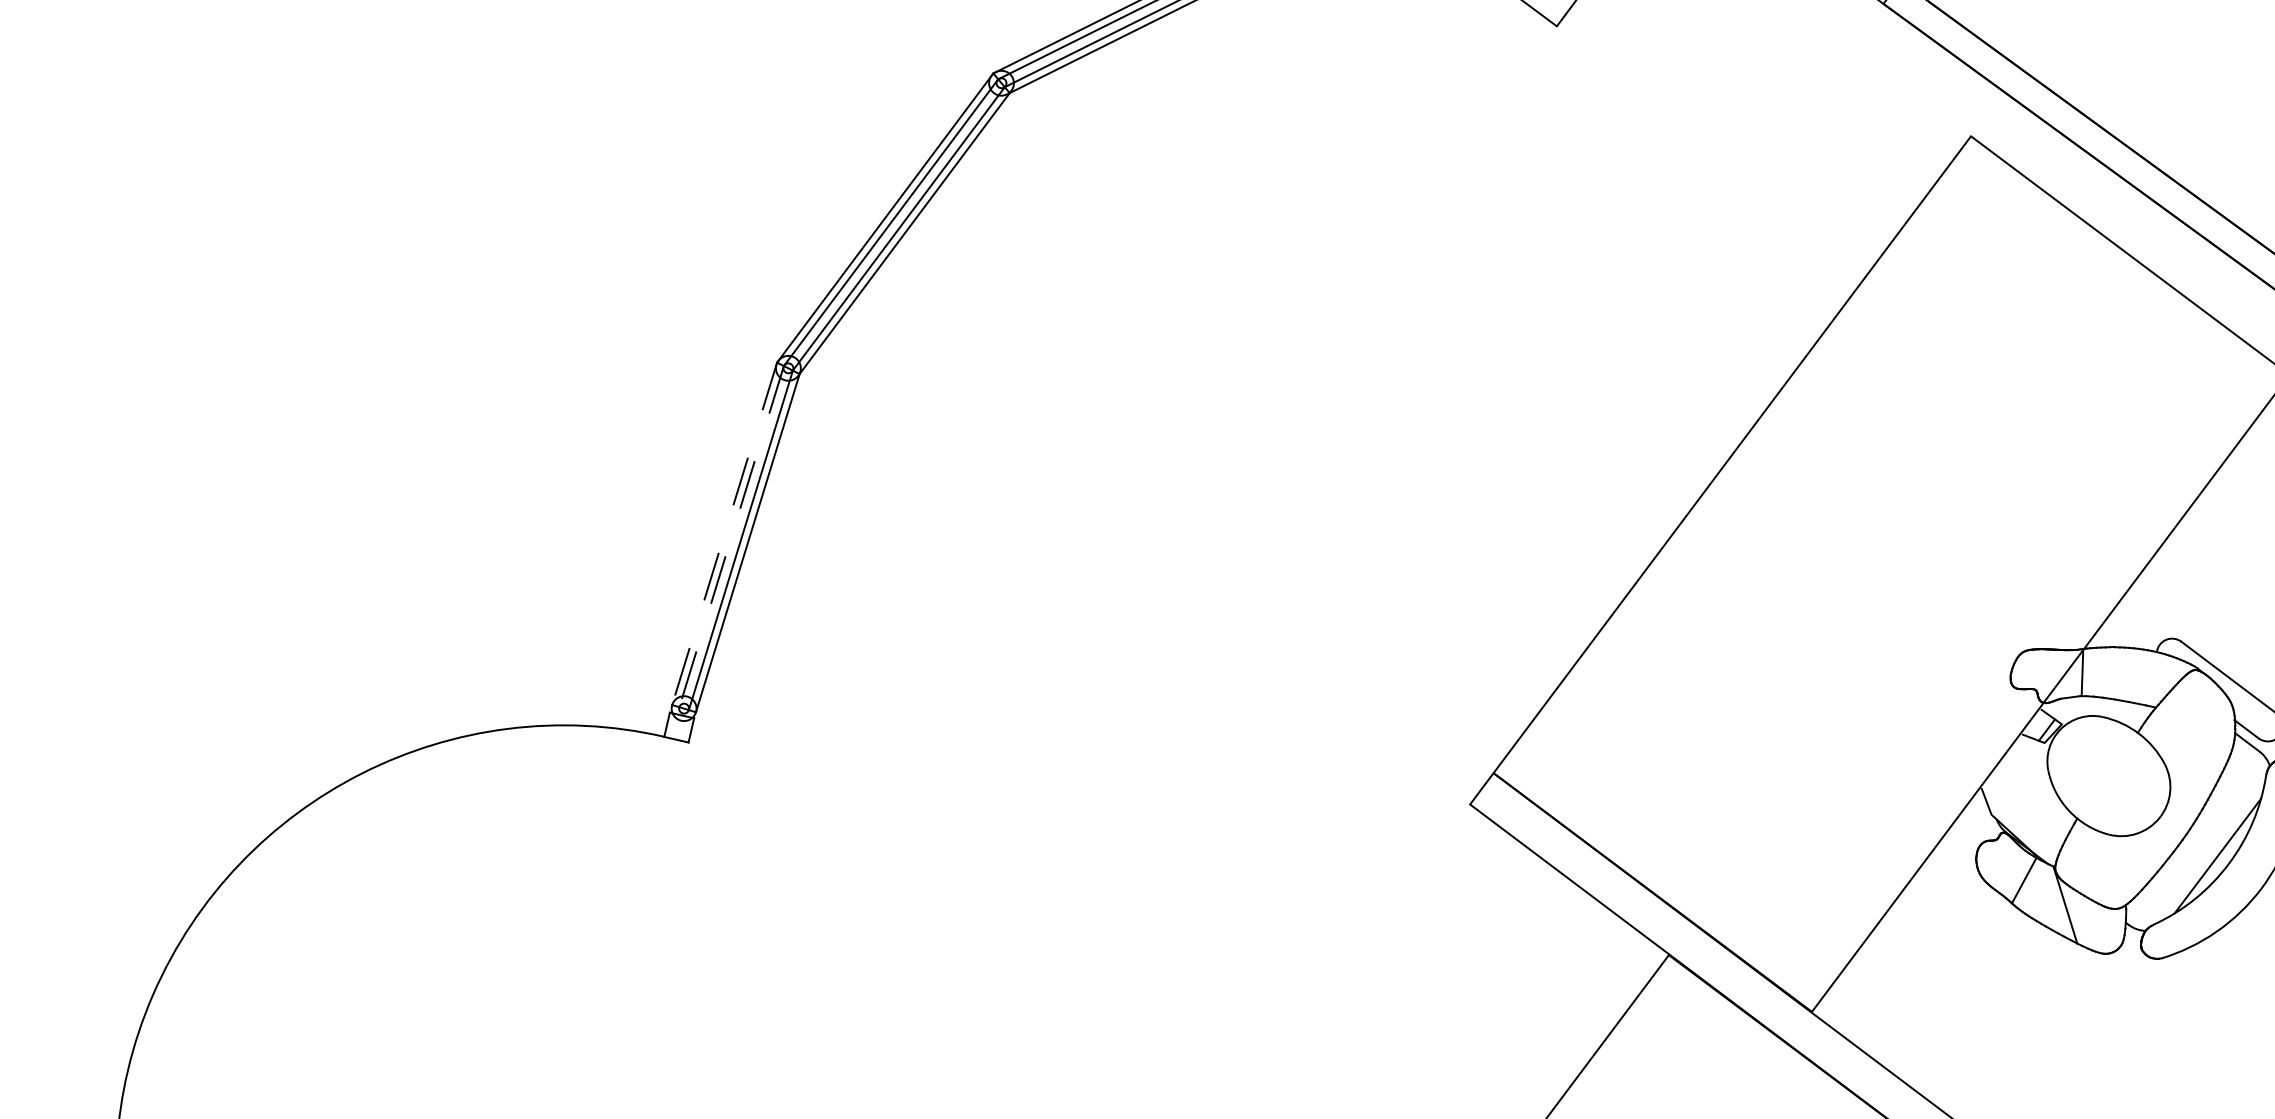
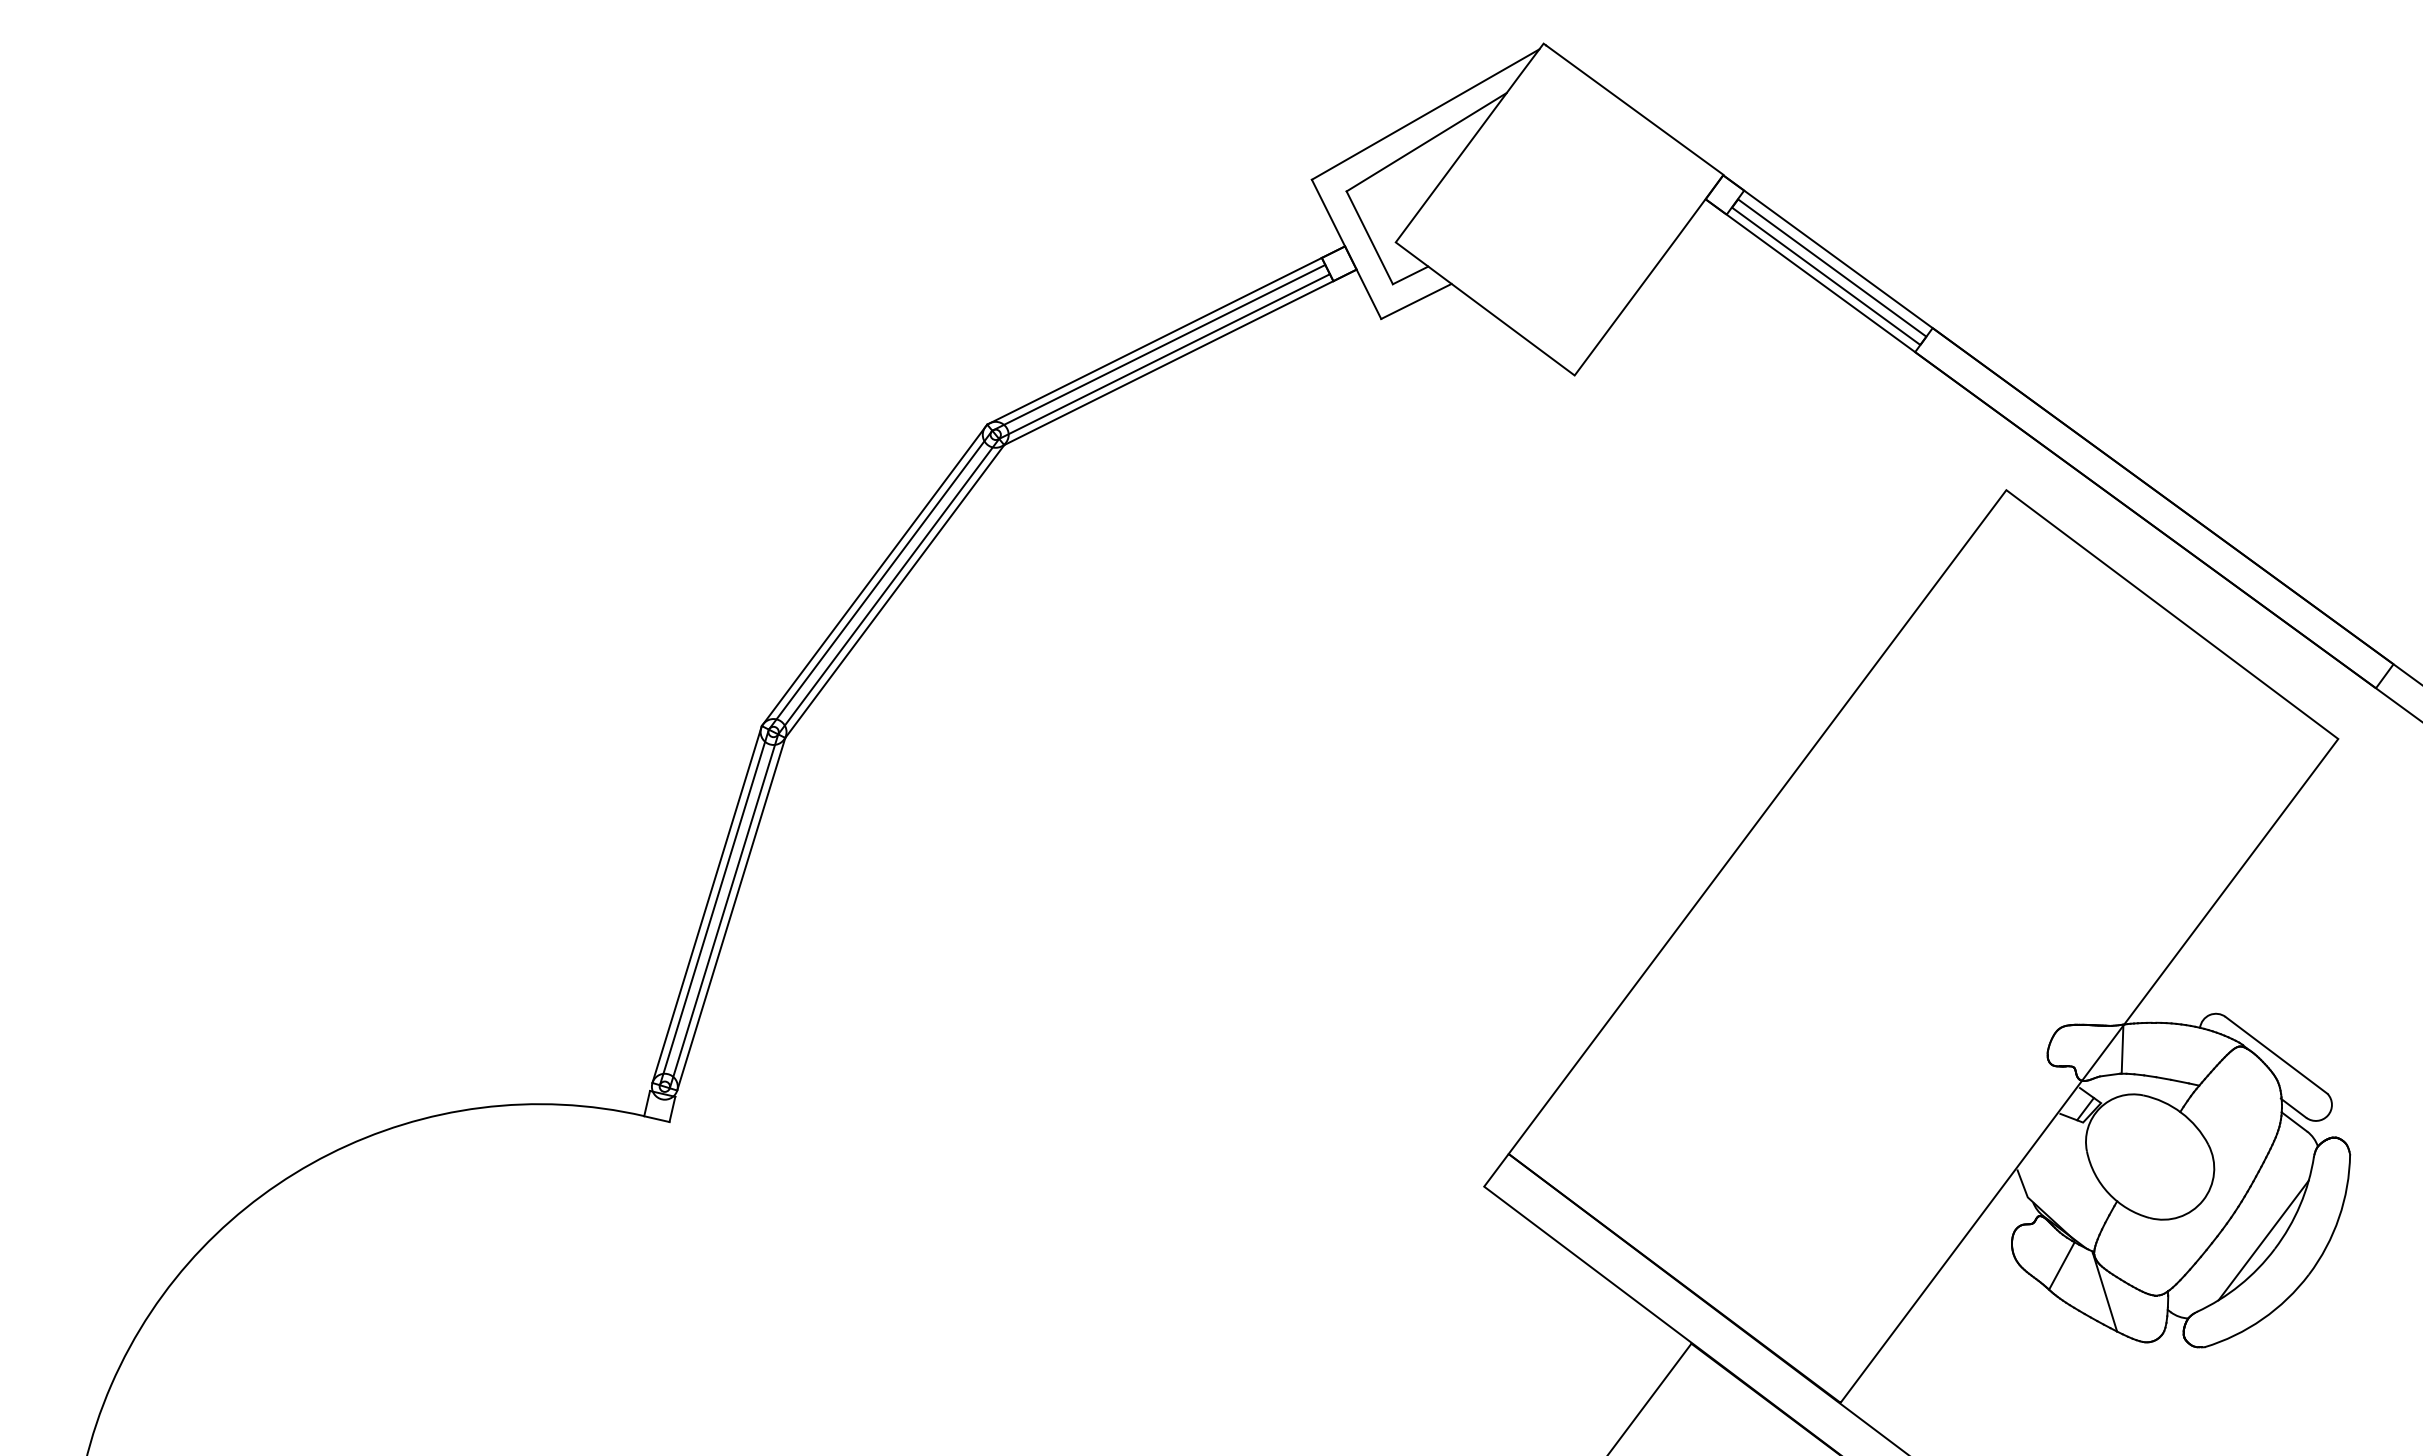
line: (725, 533) -> (707, 904), dashed -> solid
line: (731, 536) -> (714, 907), dashed -> solid

